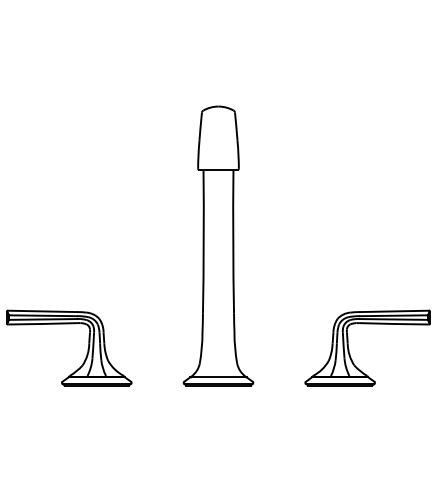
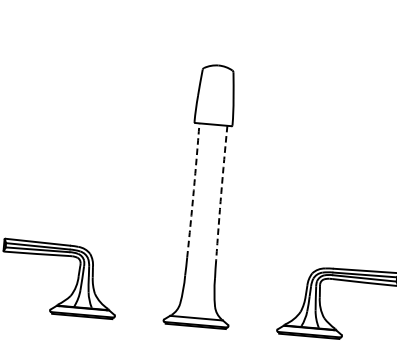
arc: (203, 241) -> (193, 190), solid -> dashed
arc: (233, 241) -> (221, 192), solid -> dashed

